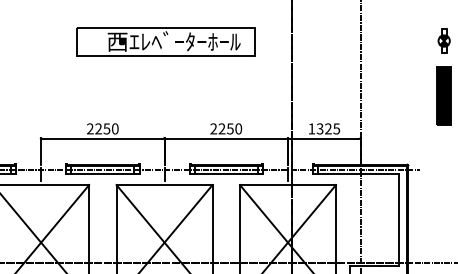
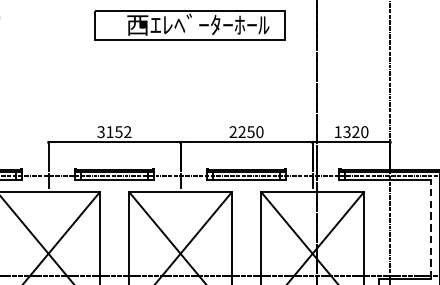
part: (165, 41) -> (189, 24), moved
text: (102, 128) -> (114, 131), 2250 -> 3152
text: (336, 128) -> (364, 131), 1325 -> 1320
line: (399, 220) -> (431, 230), solid -> dashed

